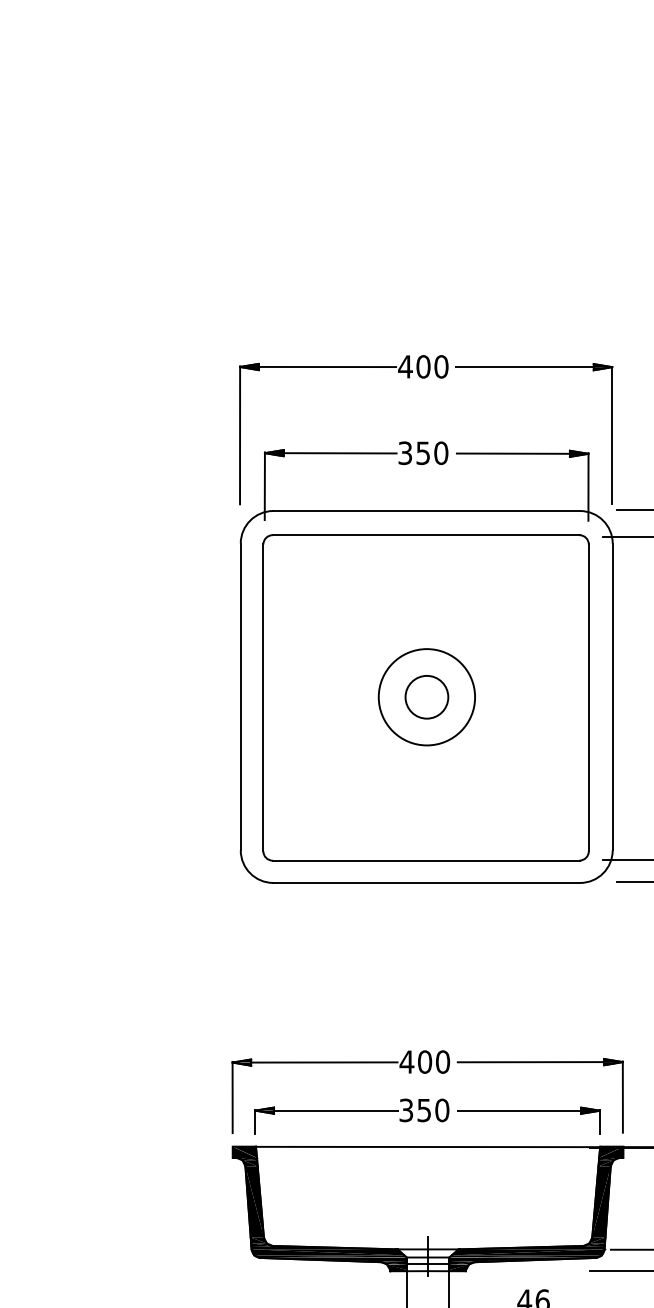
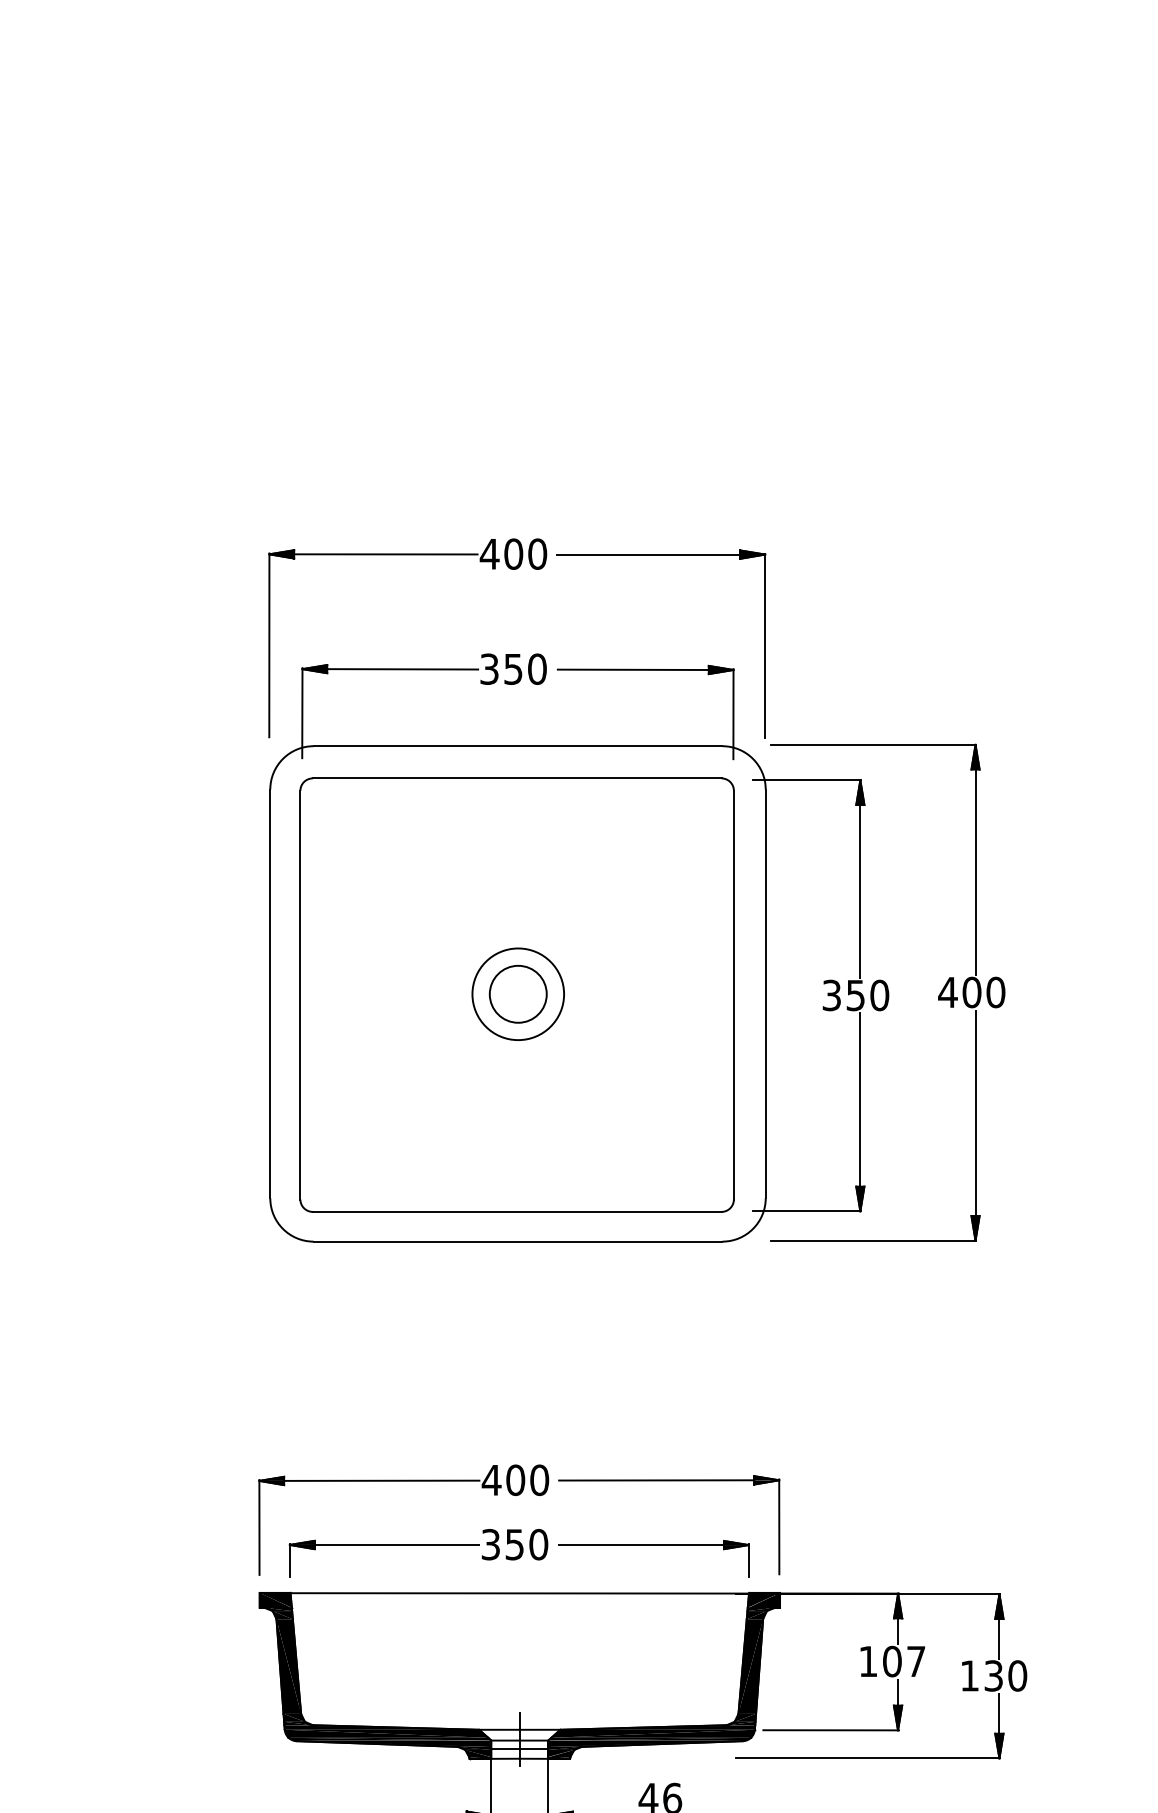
circle: (427, 697) -> (518, 994), size x0.71

